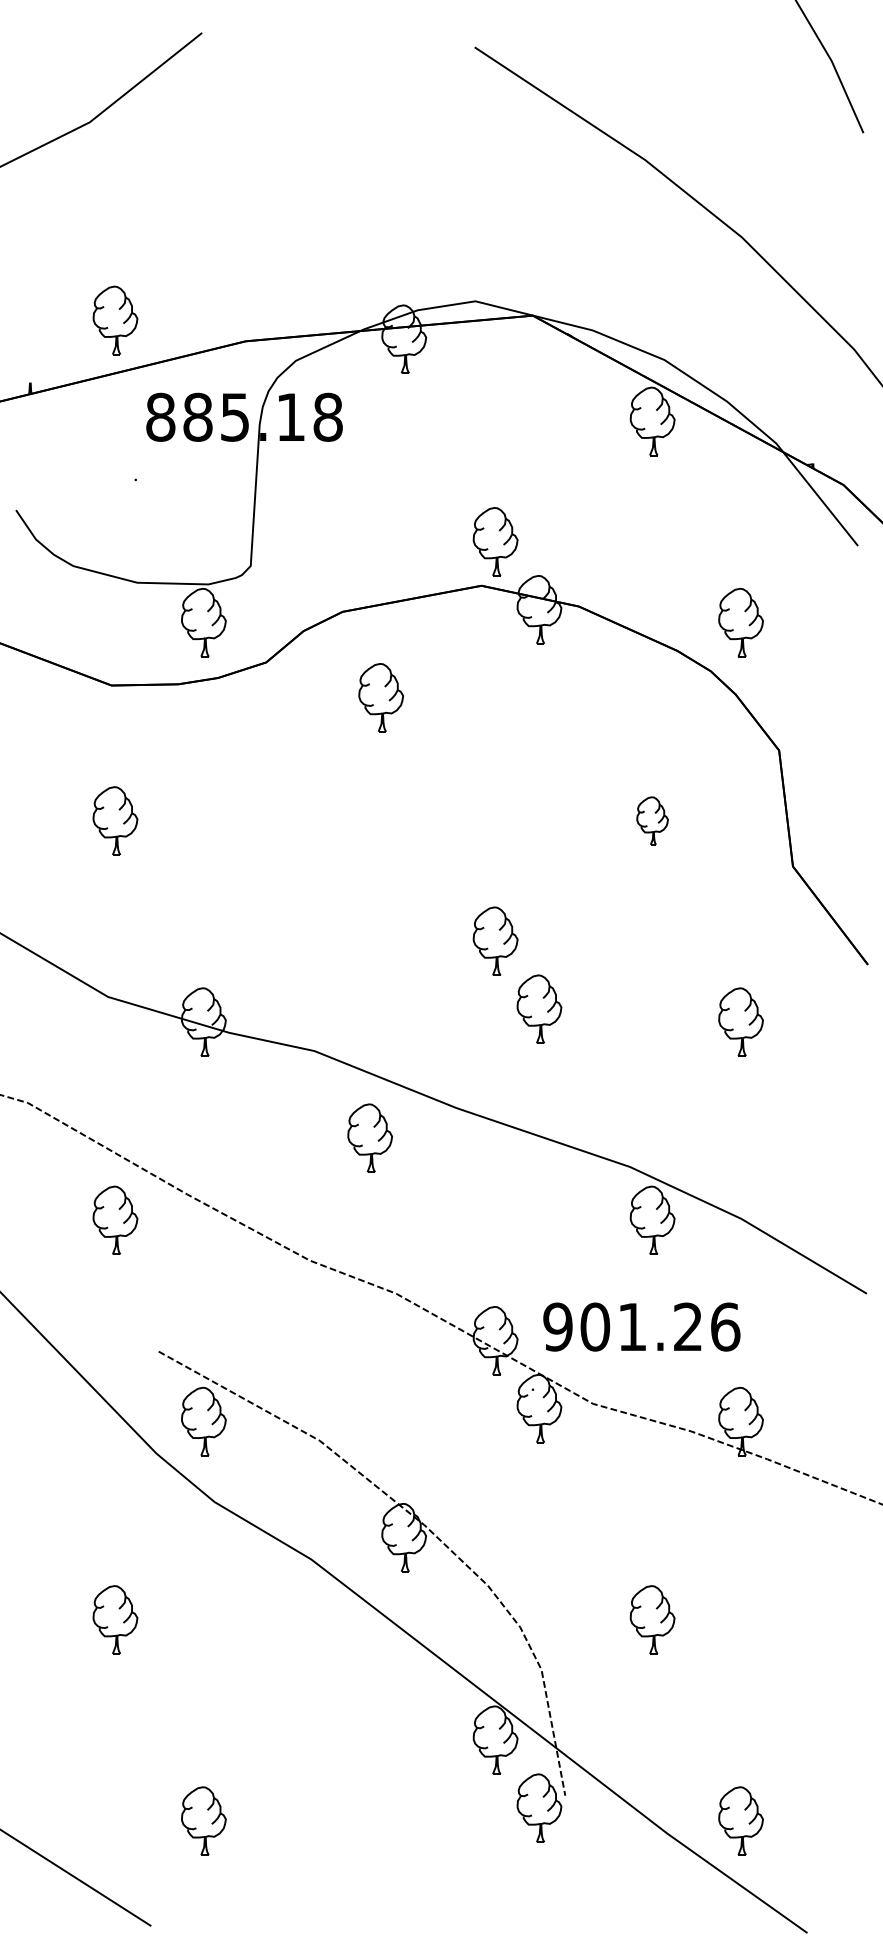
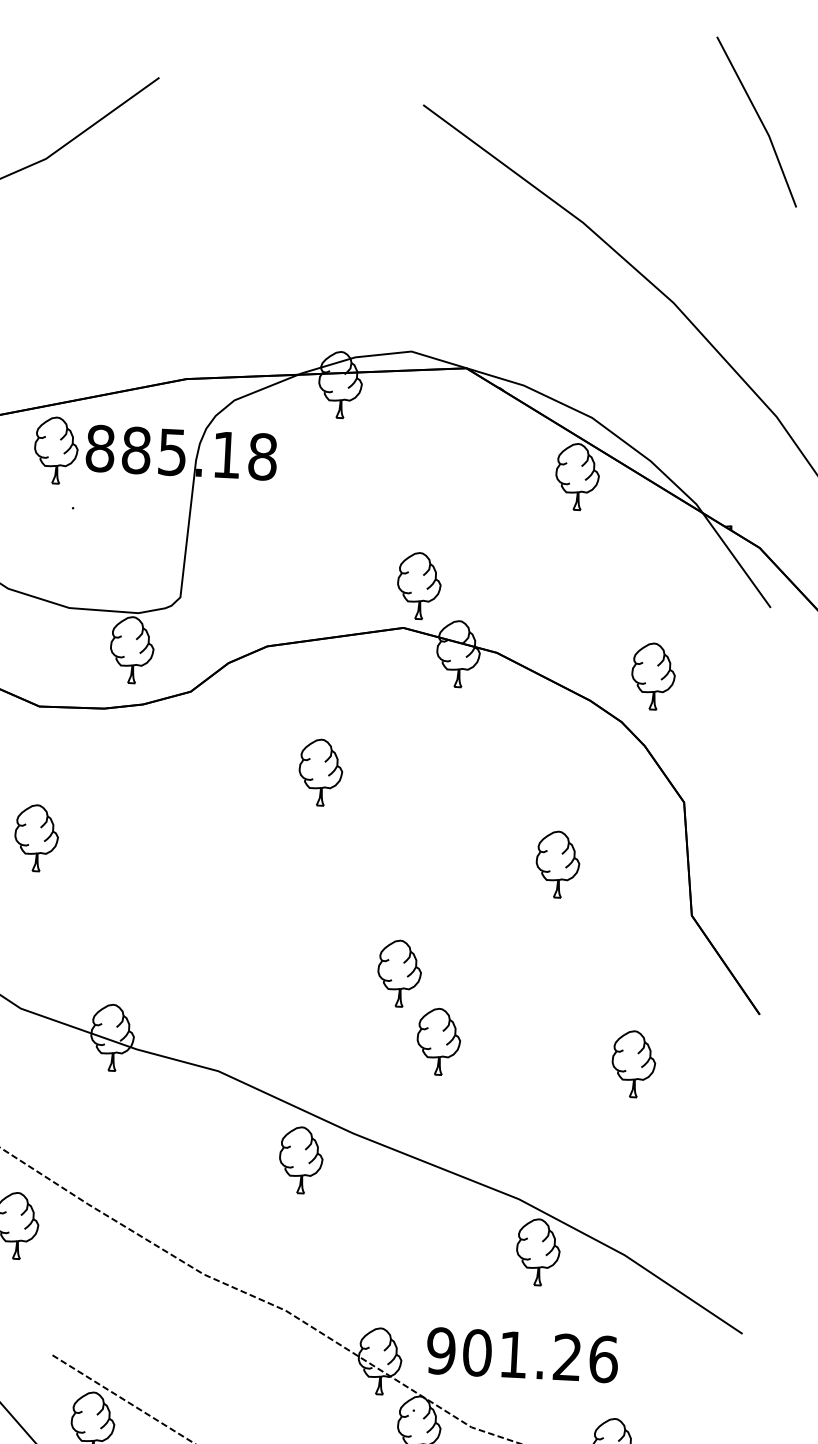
part: (115, 320) -> (56, 450), moved
part: (380, 697) -> (320, 772), moved
part: (652, 820) -> (557, 864), size x1.43
part: (369, 1137) -> (300, 1159), moved

